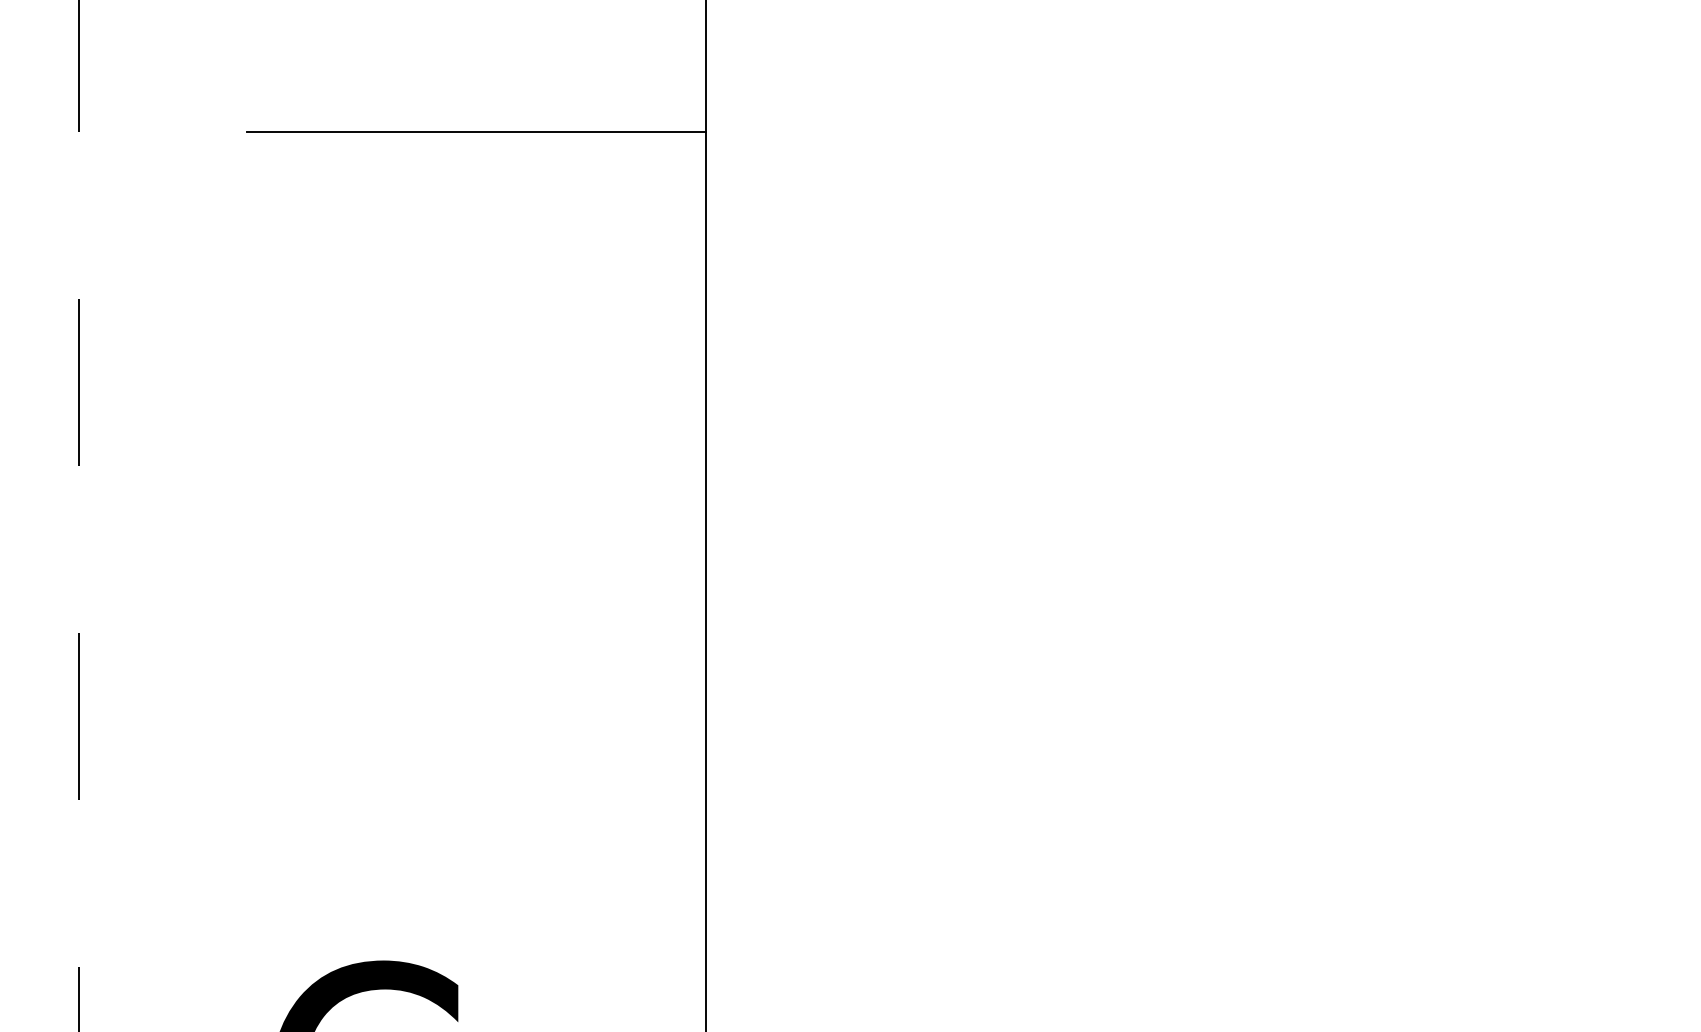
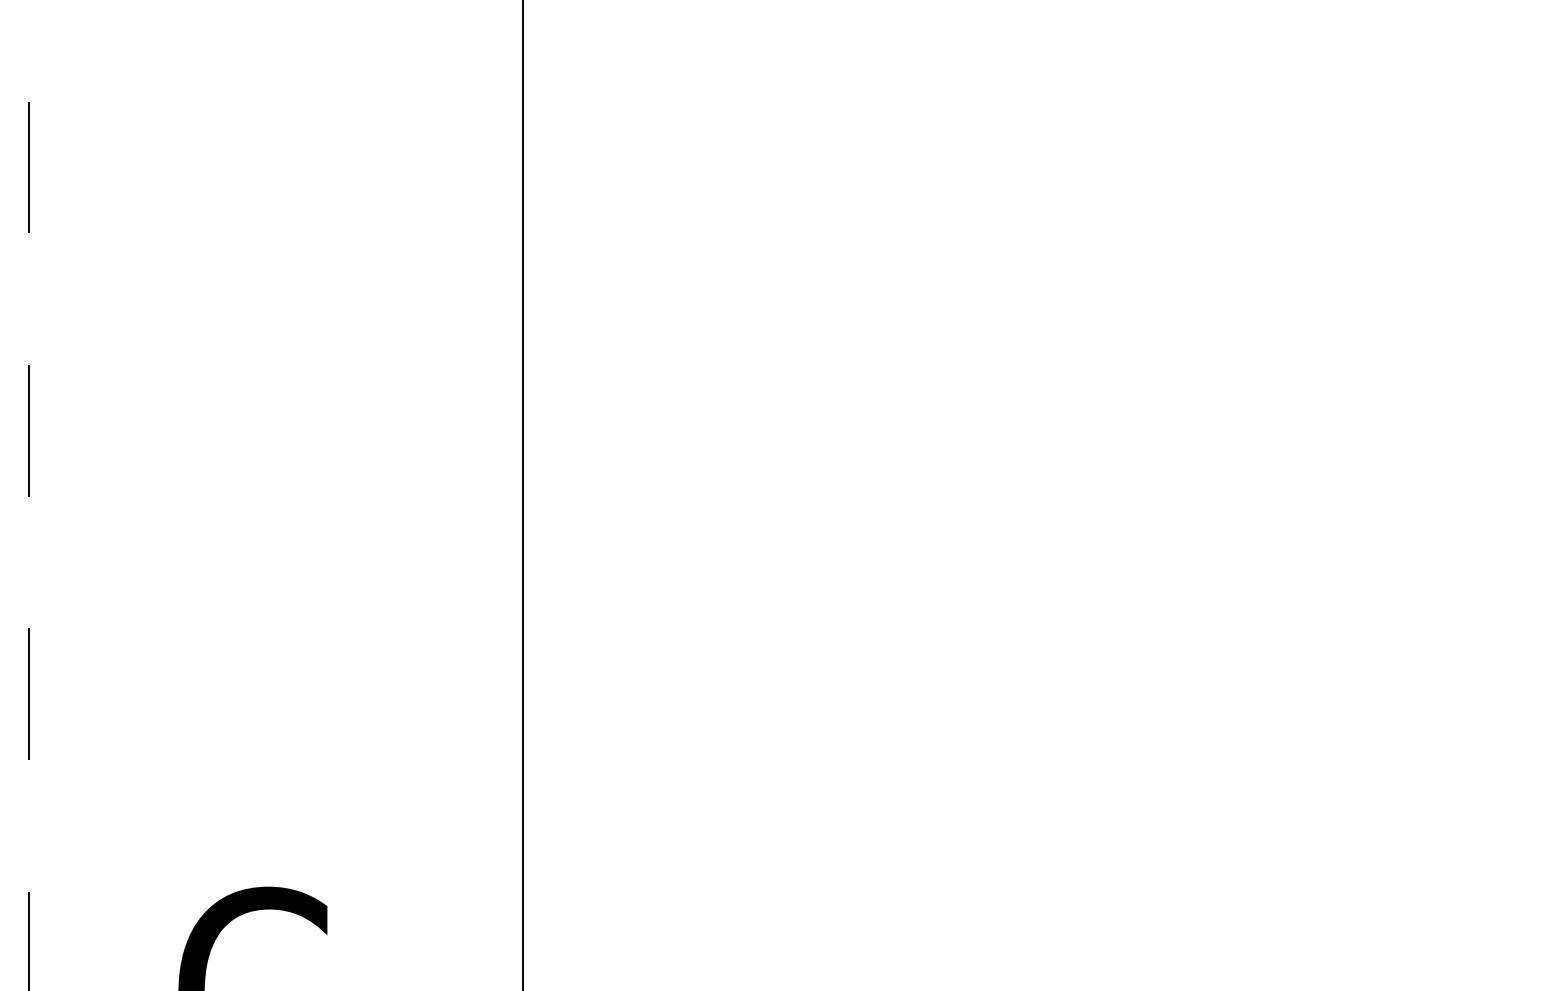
line: (476, 132) -> (341, 233), removed

